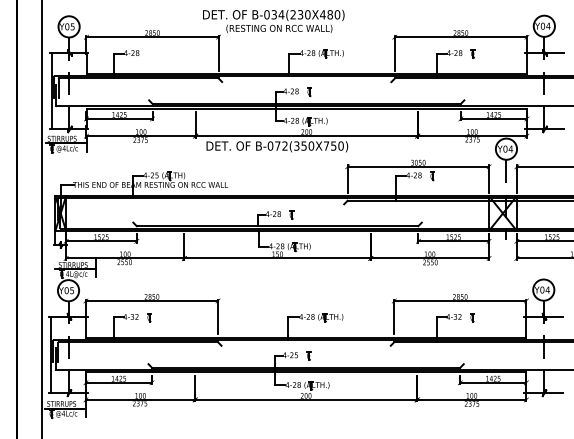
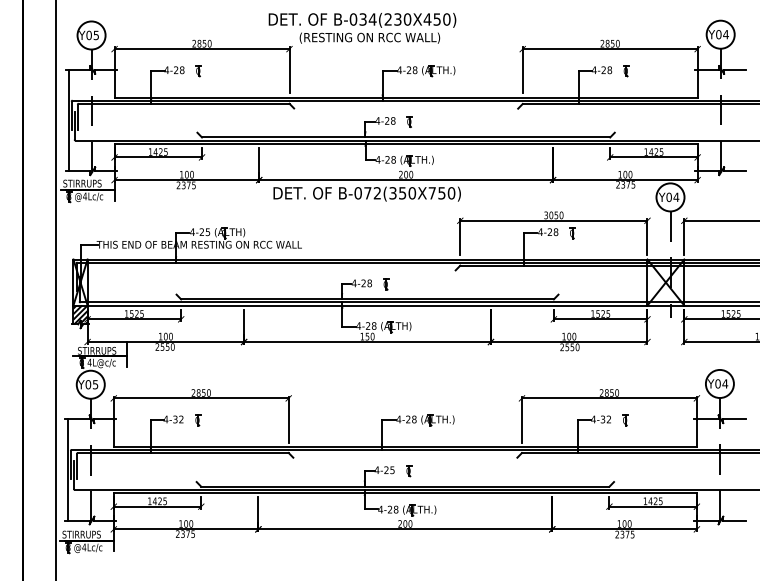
text: (329, 14) -> (436, 19), B-034(230X480) -> B-034(230X450)
part: (149, 53) -> (197, 70), added
hatch: (60, 237) -> (80, 314), added

